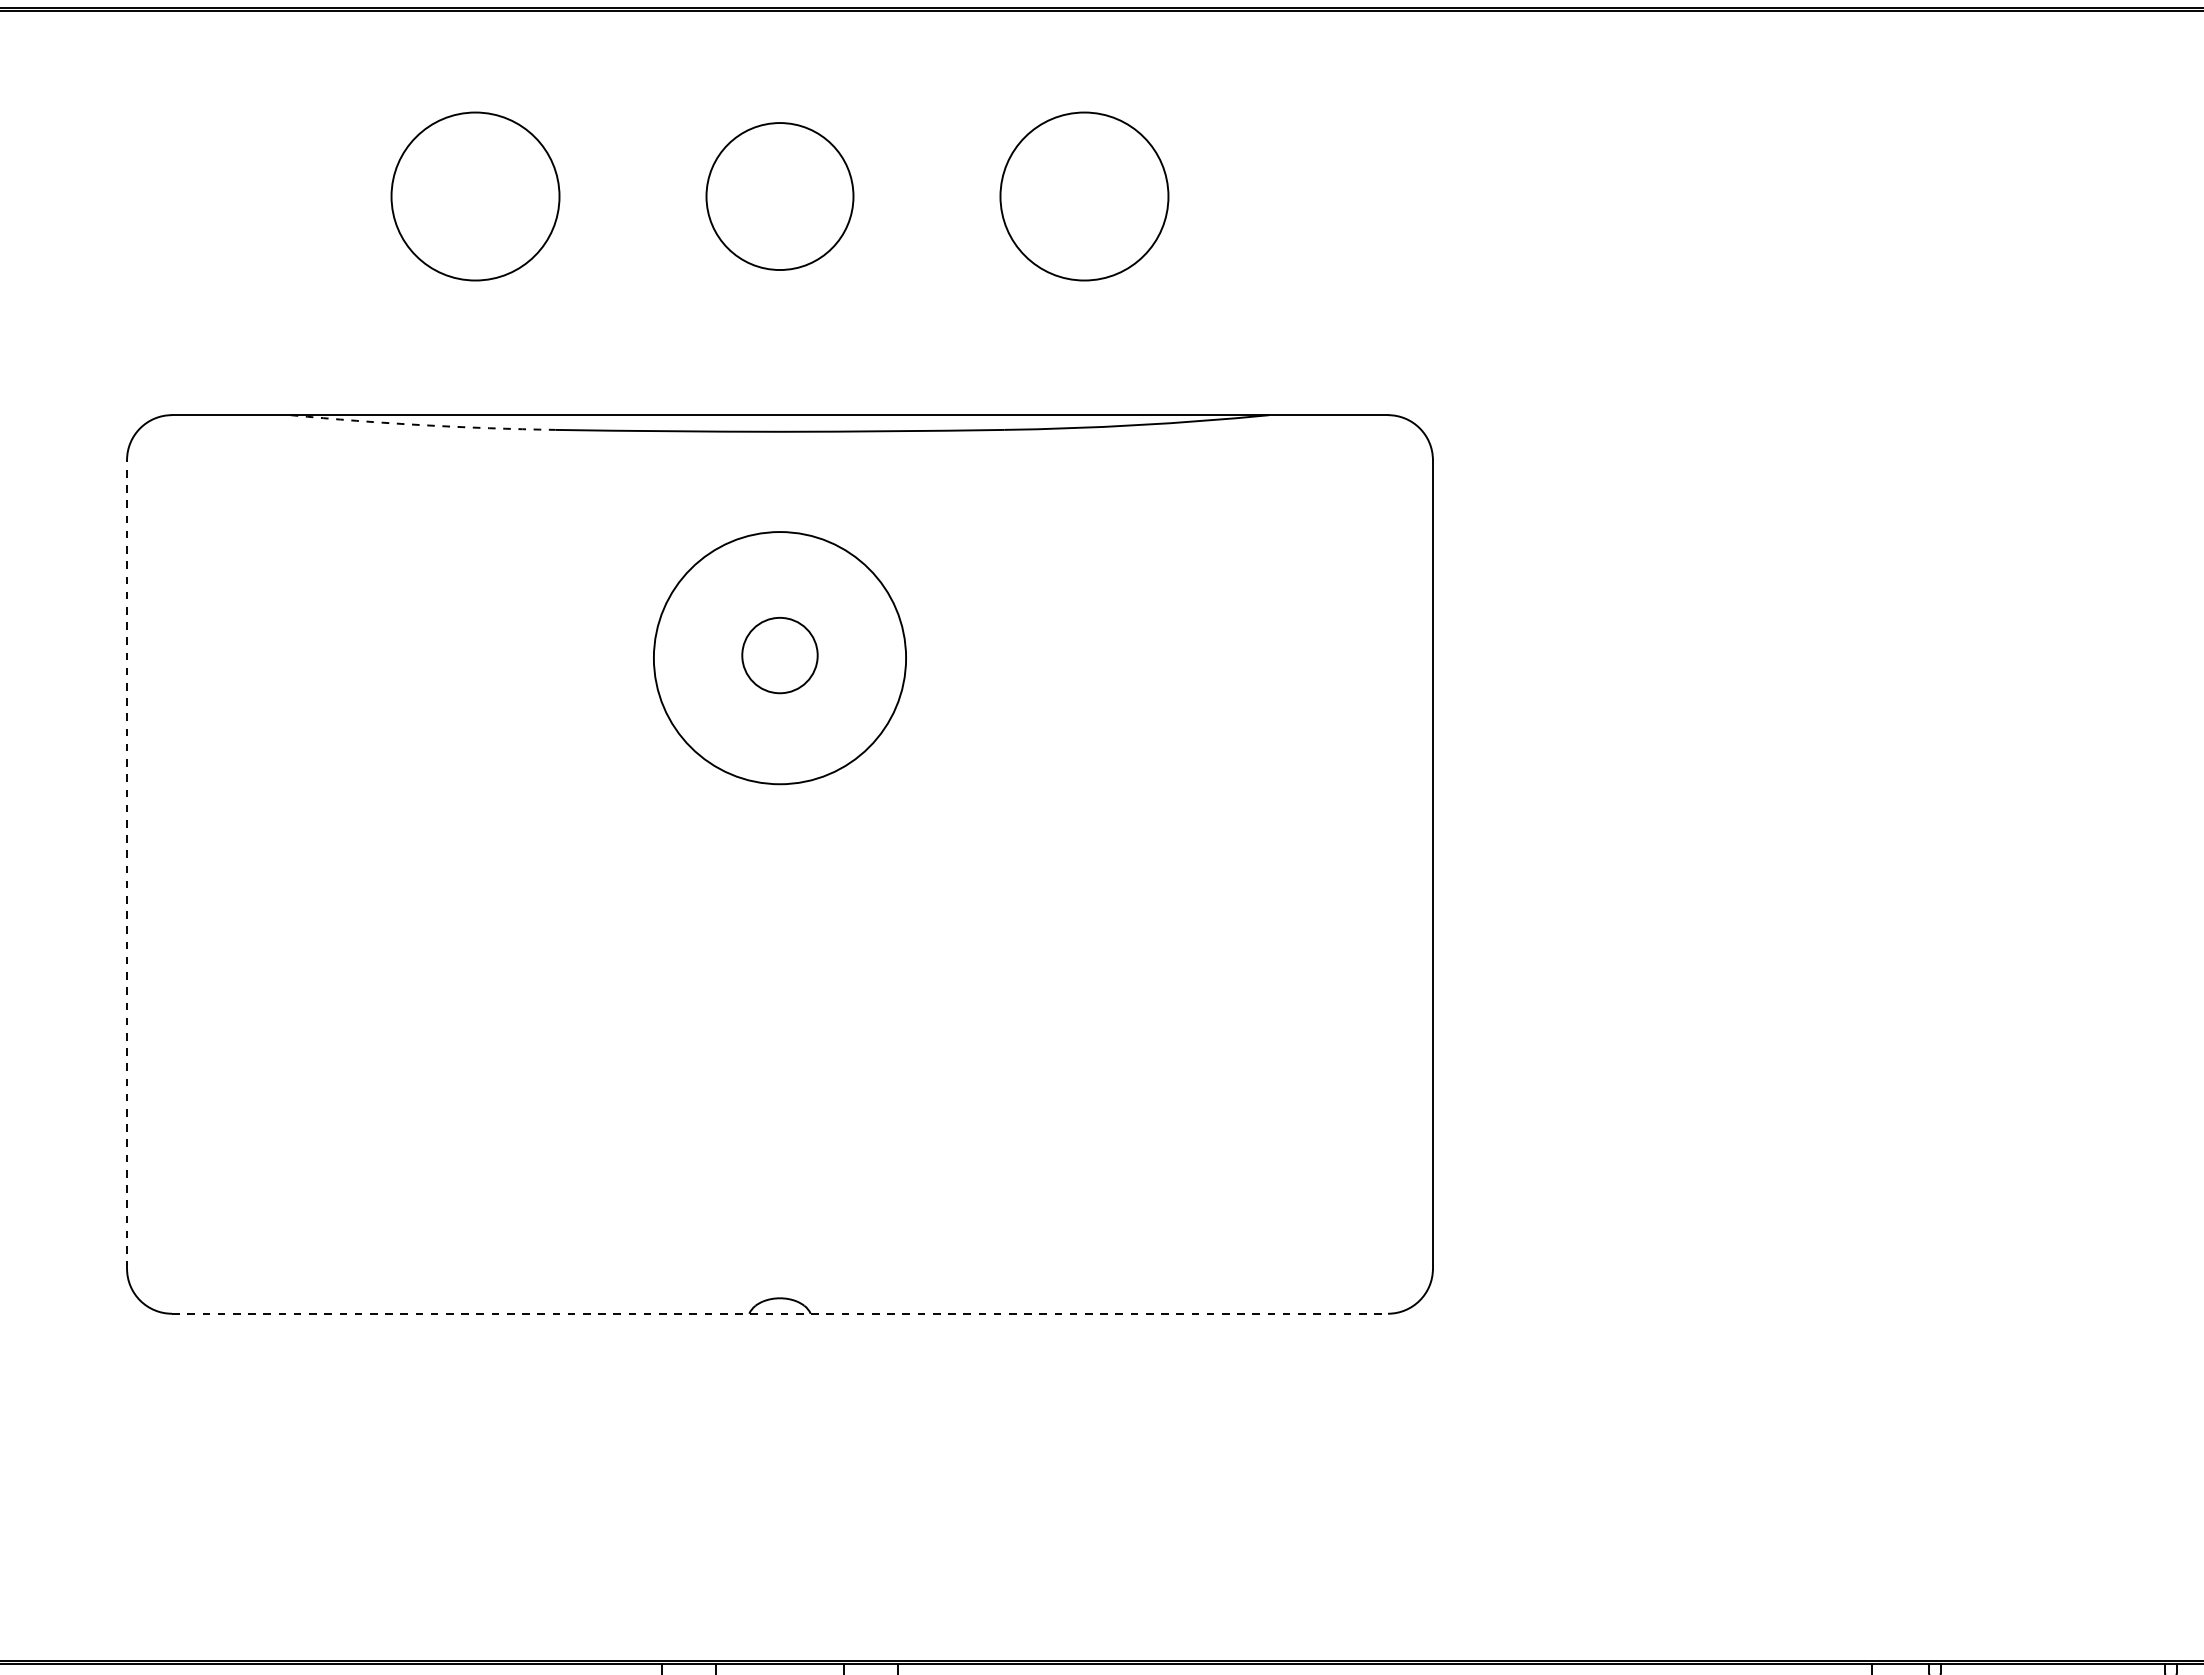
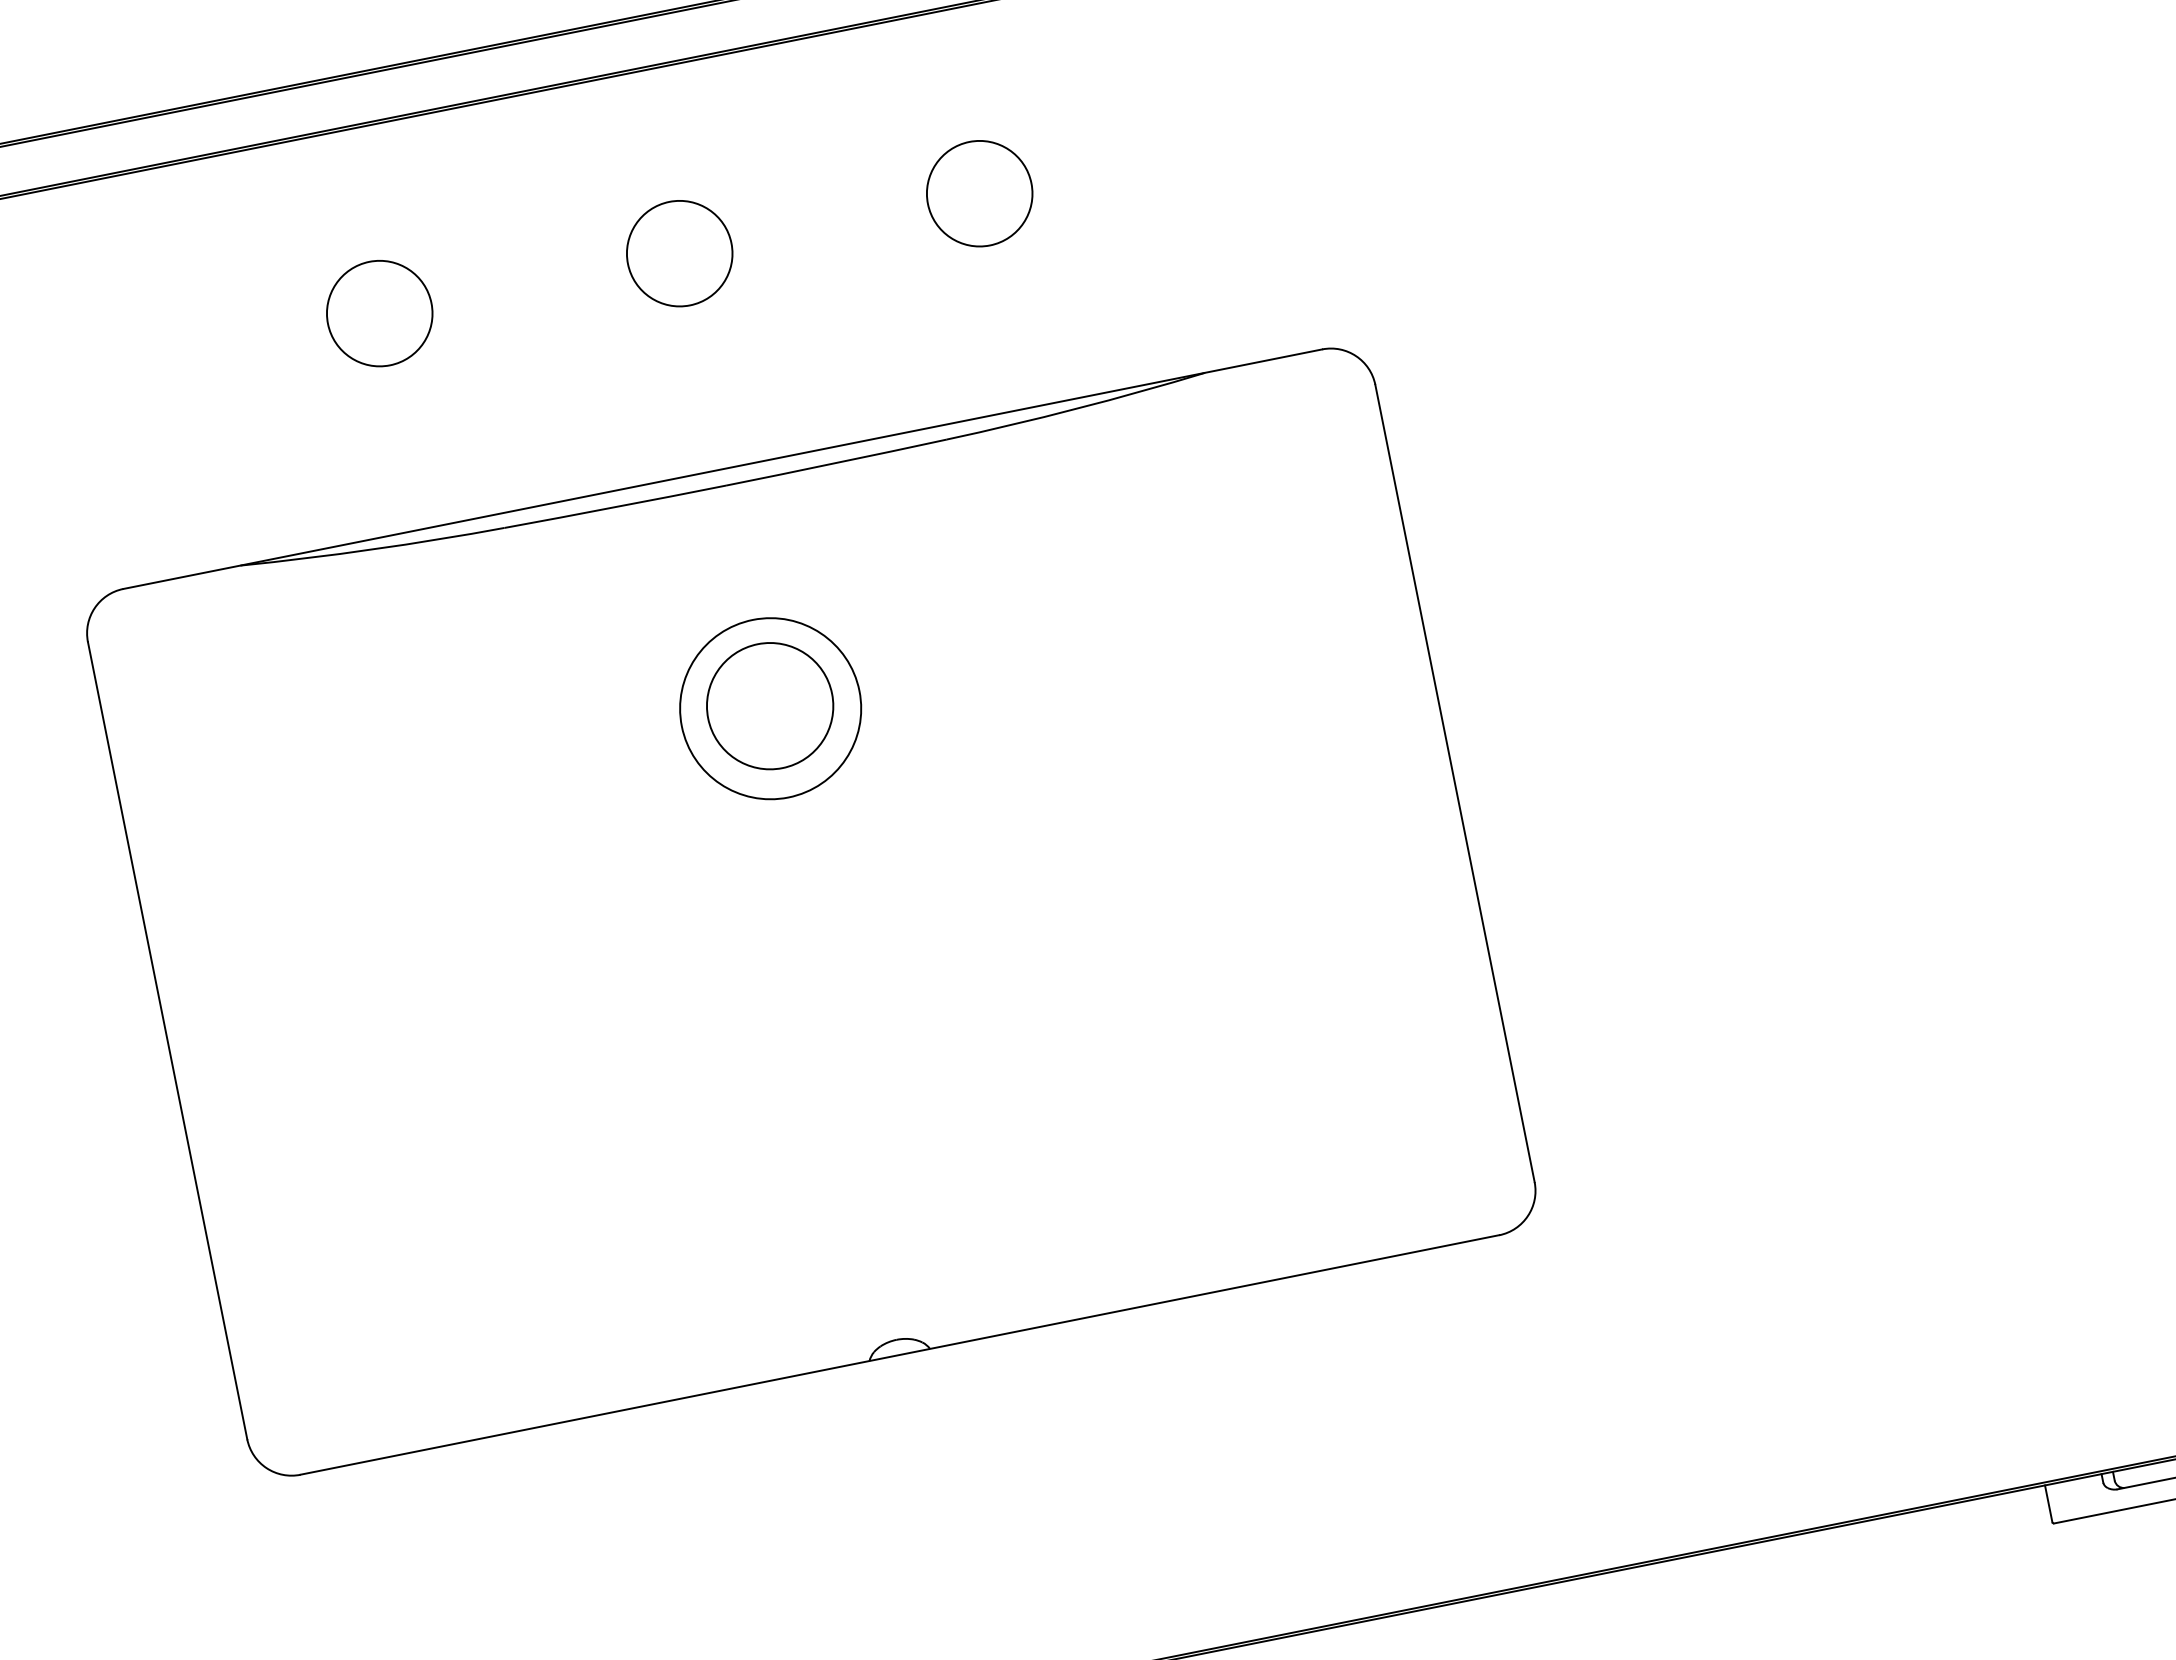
circle: (475, 196) -> (379, 313), size x0.62
circle: (779, 196) -> (679, 253), size x0.71
circle: (1083, 196) -> (978, 193), size x0.62
arc: (423, 425) -> (373, 549), dashed -> solid
circle: (779, 655) -> (769, 706), size x1.67
circle: (779, 658) -> (770, 709), size x0.71
line: (127, 863) -> (167, 1039), dashed -> solid
line: (780, 1313) -> (900, 1354), dashed -> solid

